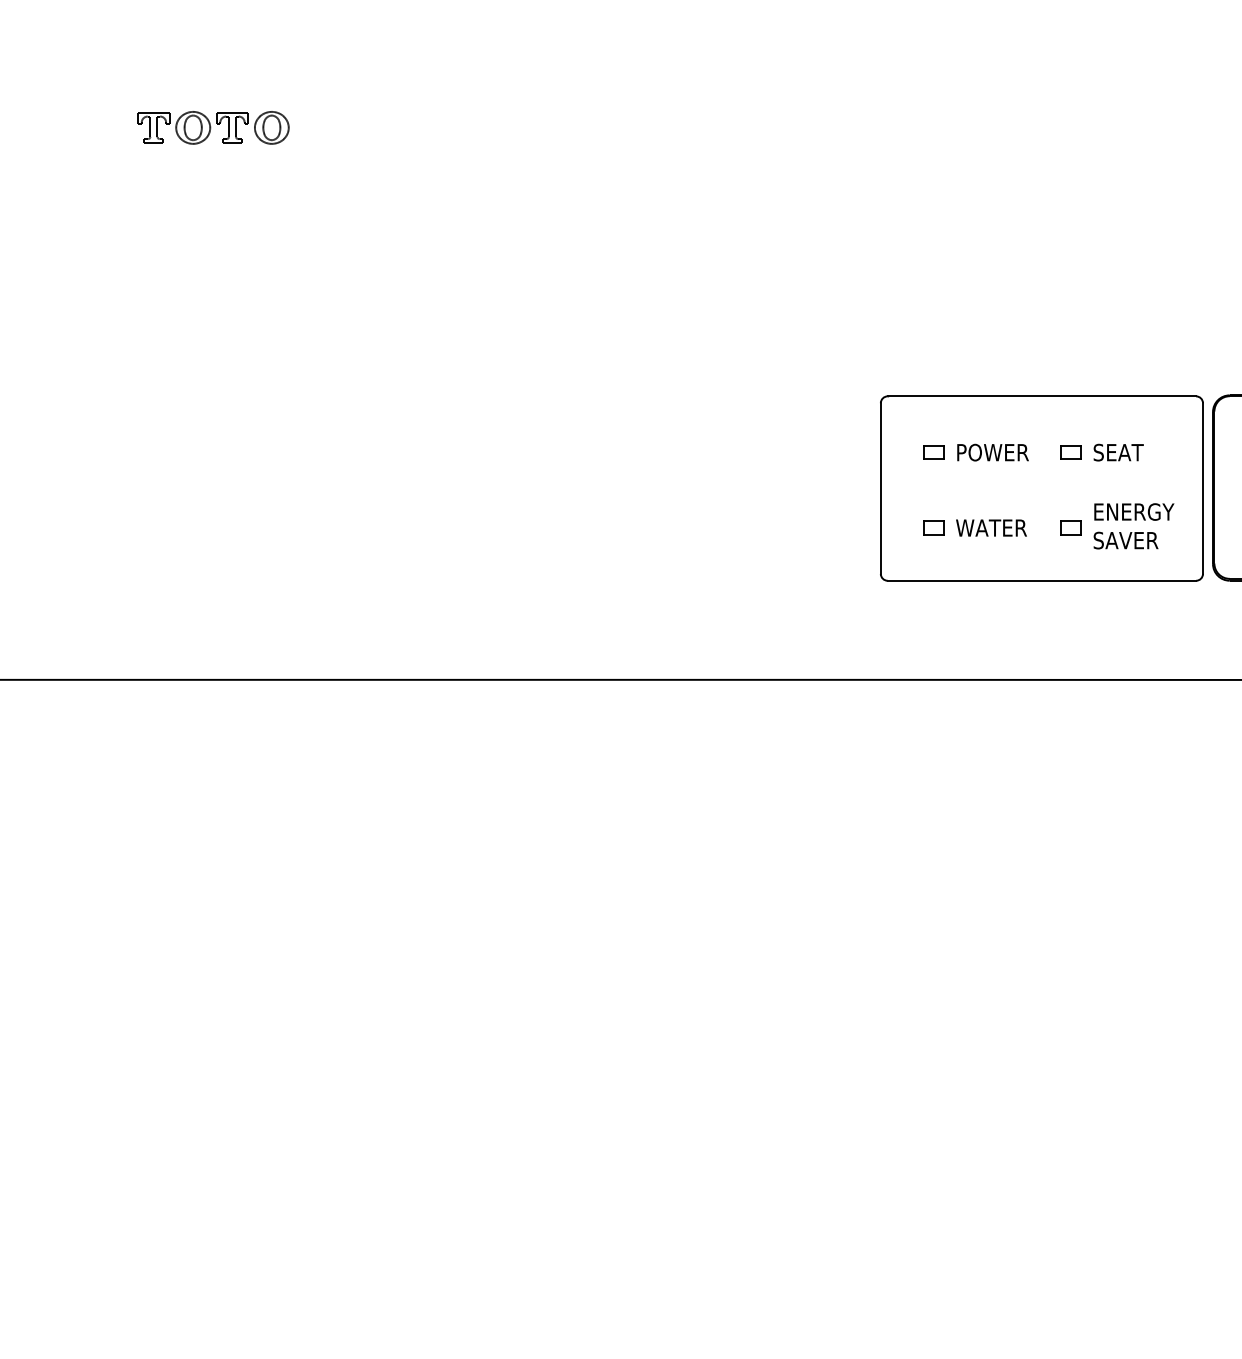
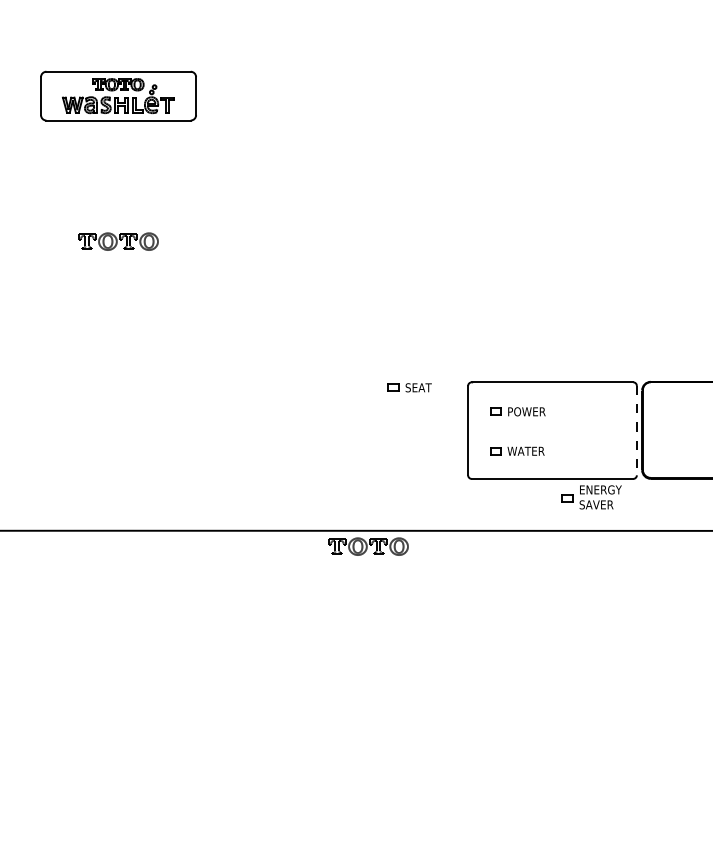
part: (1101, 452) -> (409, 387), moved
line: (1202, 488) -> (636, 430), solid -> dashed
part: (1116, 526) -> (591, 497), moved
part: (690, 709) -> (368, 546), added

